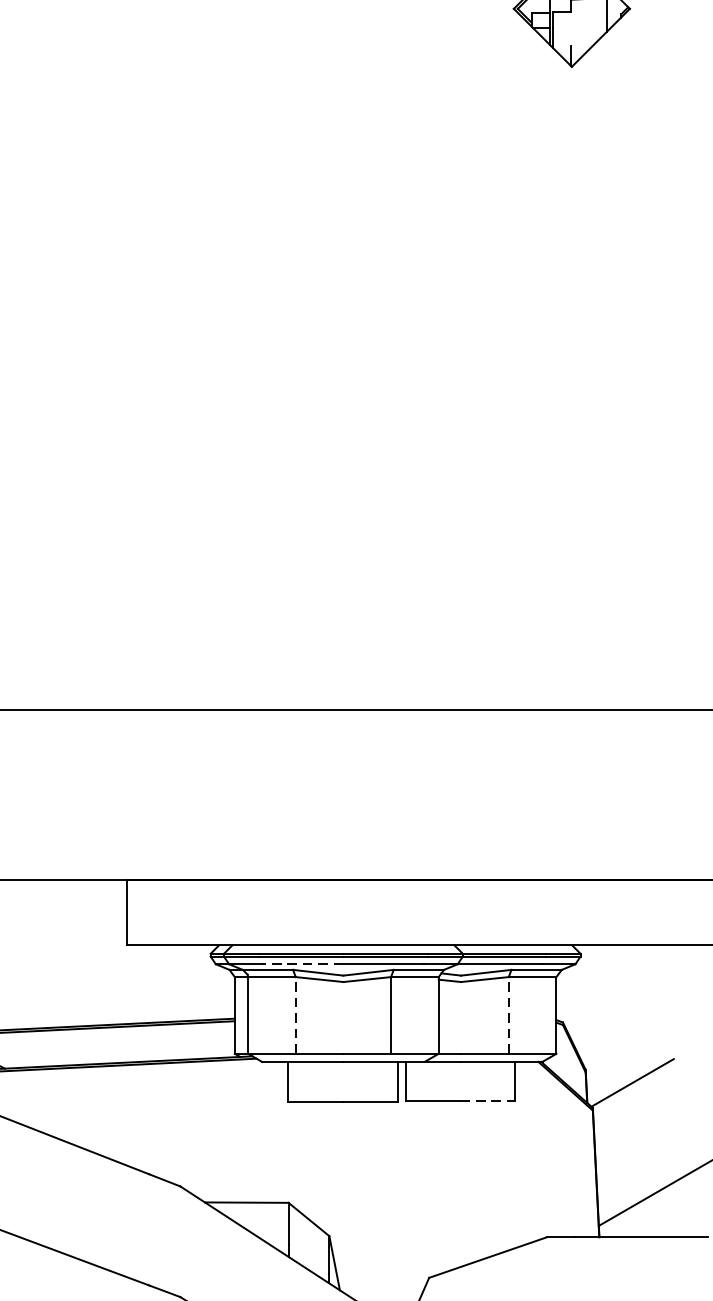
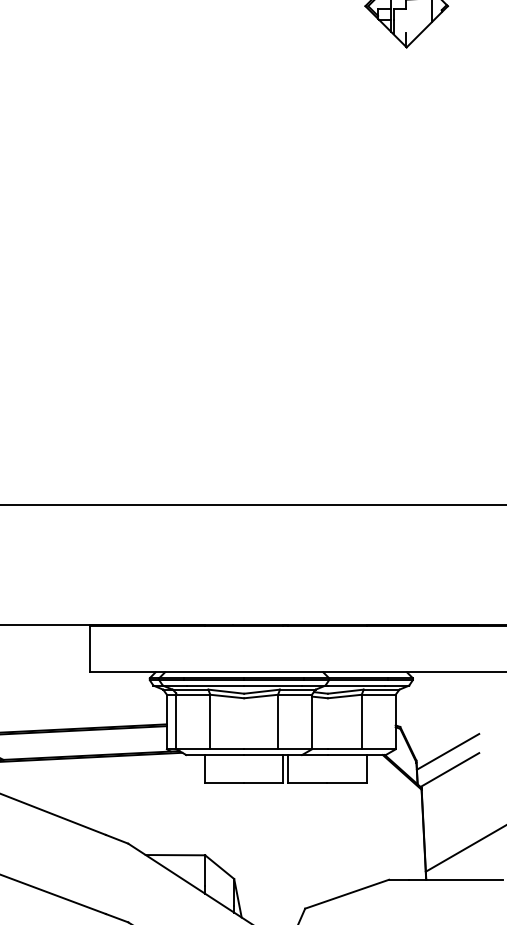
line: (303, 964) -> (215, 685), dashed -> solid
line: (296, 1014) -> (210, 721), dashed -> solid
line: (508, 1014) -> (361, 721), dashed -> solid
line: (629, 1056) -> (447, 751), added
line: (487, 1101) -> (346, 783), dashed -> solid

